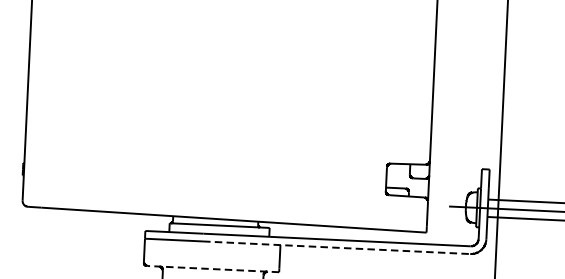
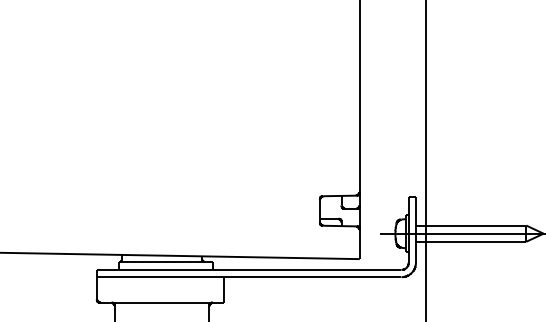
line: (336, 248) -> (276, 277), dashed -> solid
line: (213, 268) -> (162, 302), dashed -> solid

